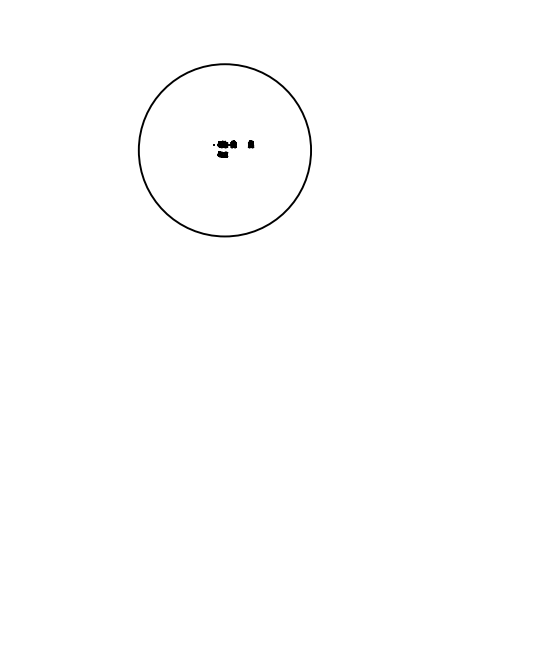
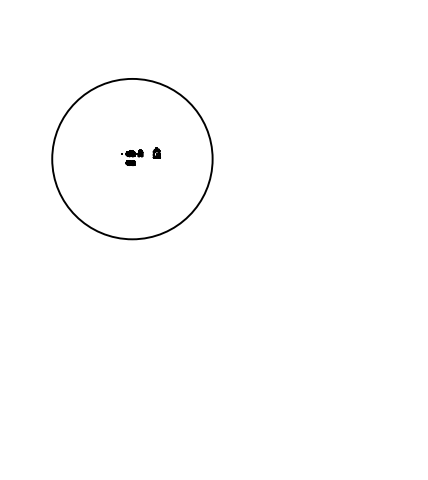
part: (250, 144) -> (156, 153), size x1.6

